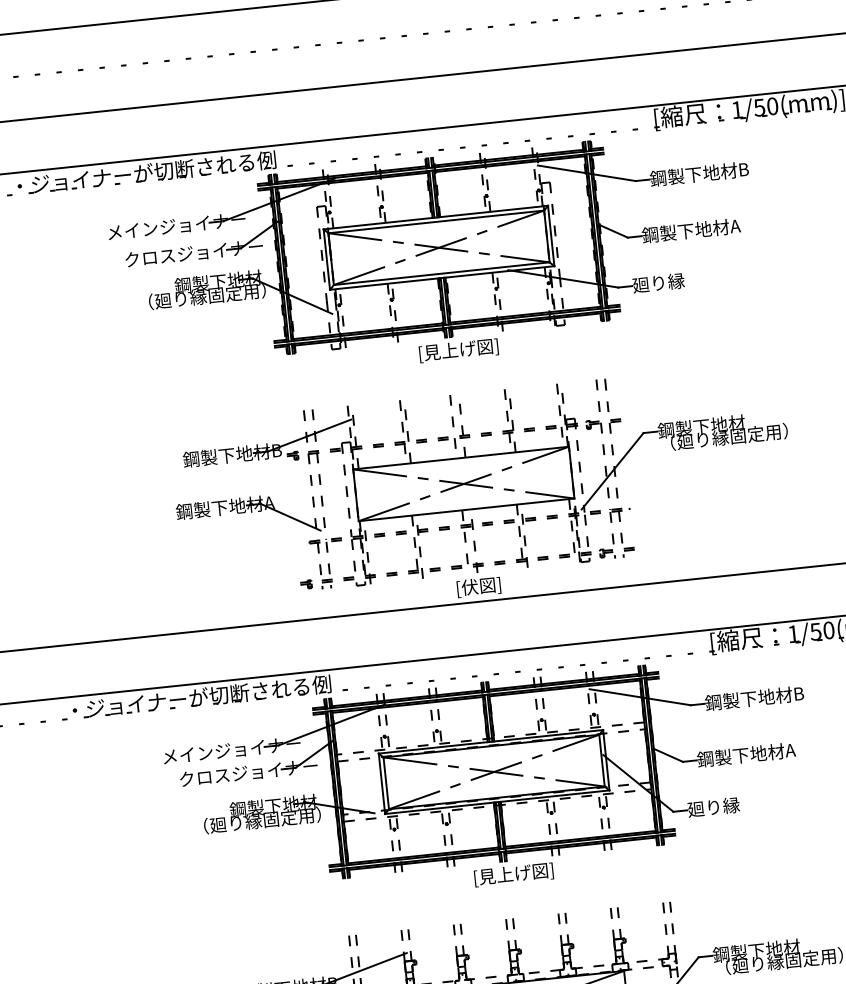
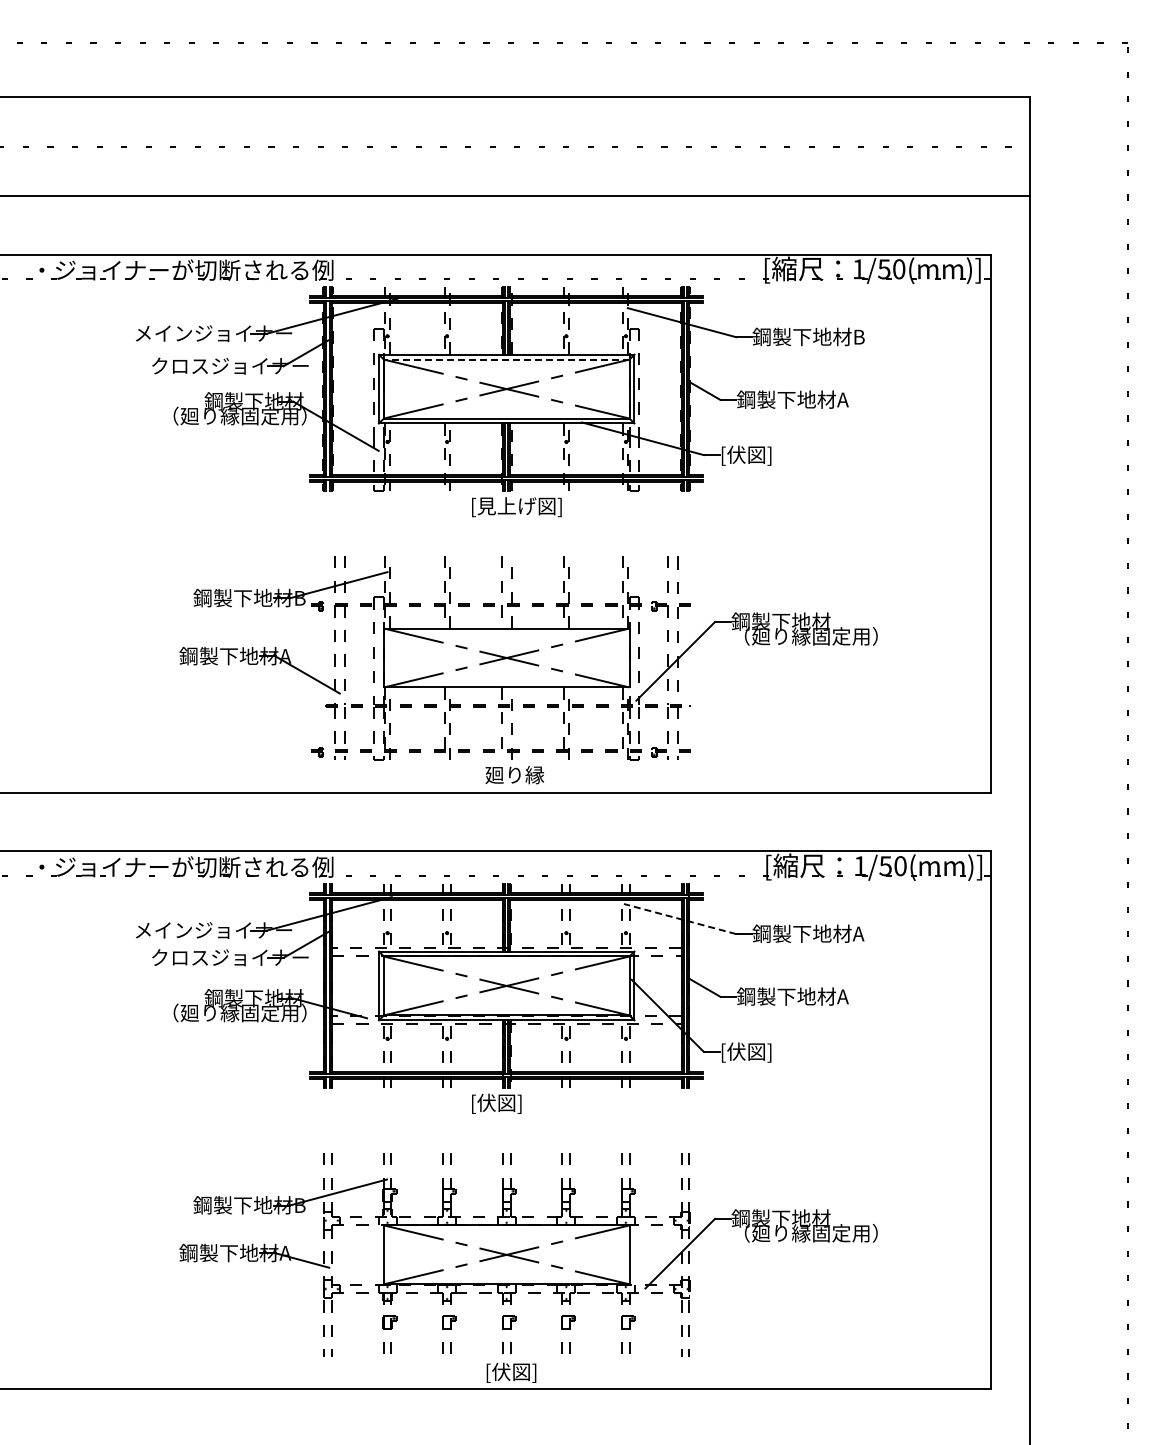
line: (436, 221) -> (506, 359), solid -> dashed
text: (658, 283) -> (749, 455), 廻り縁 -> [伏図]
text: (481, 586) -> (514, 775), [伏図] -> 廻り縁
text: (798, 693) -> (858, 933), 鋼製下地材B -> 鋼製下地材A
line: (639, 696) -> (679, 918), solid -> dashed
text: (713, 808) -> (749, 1052), 廻り縁 -> [伏図]
text: (516, 874) -> (519, 1103), [見上げ図] -> [伏図]

